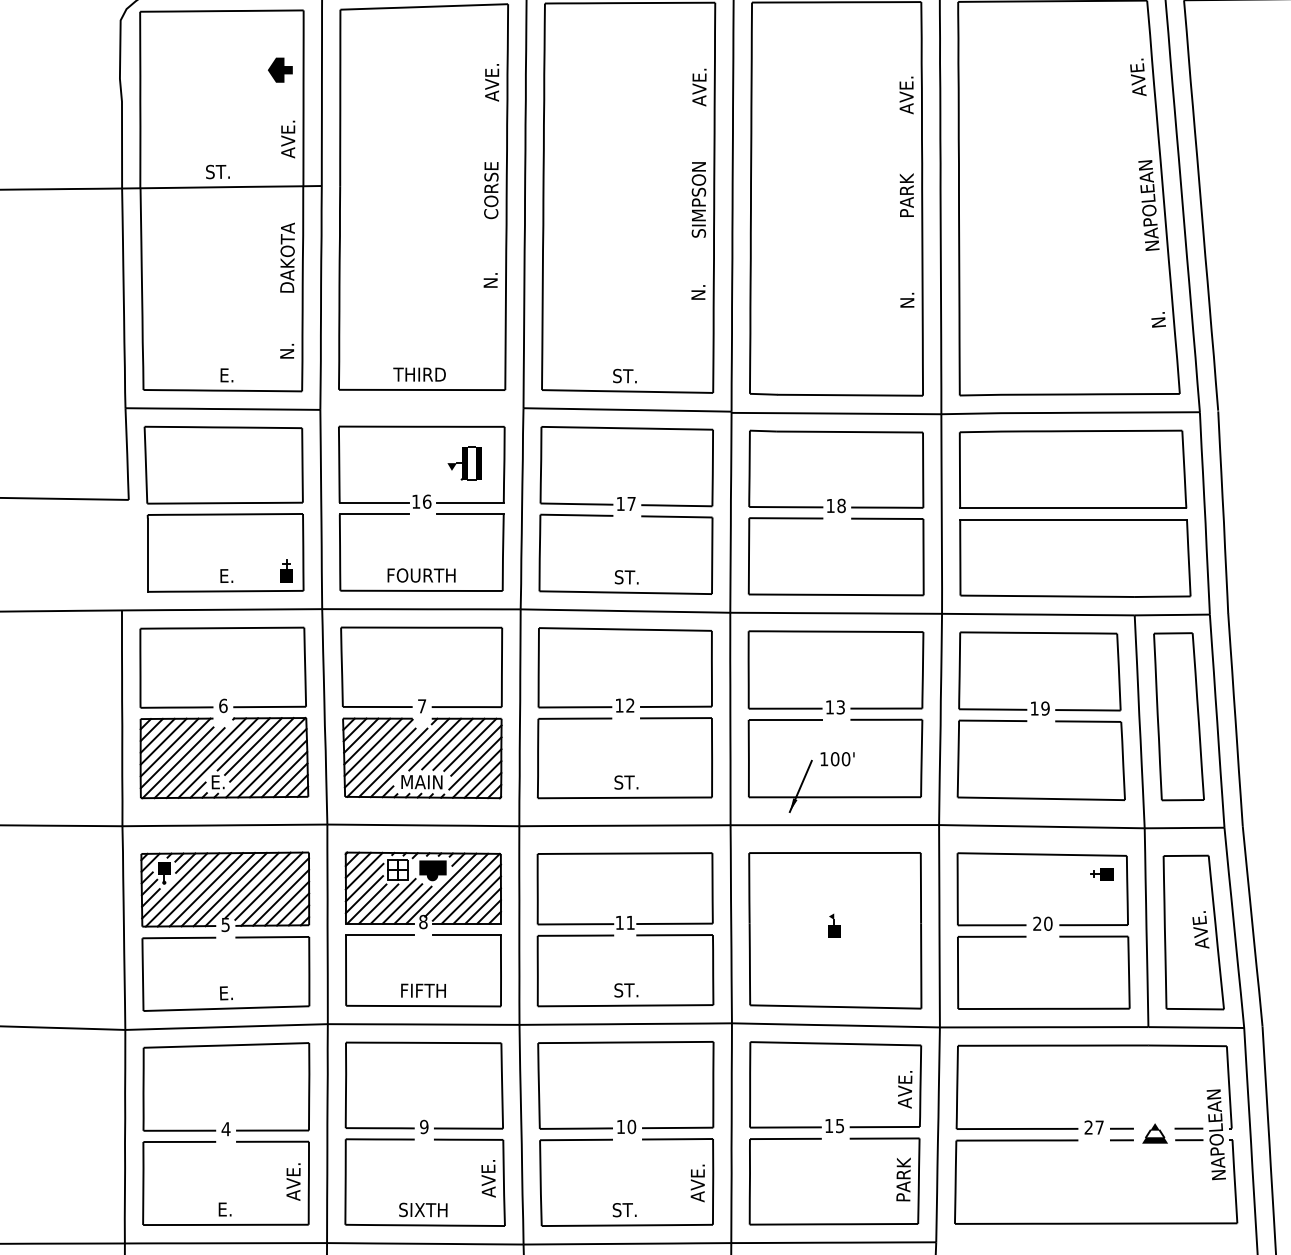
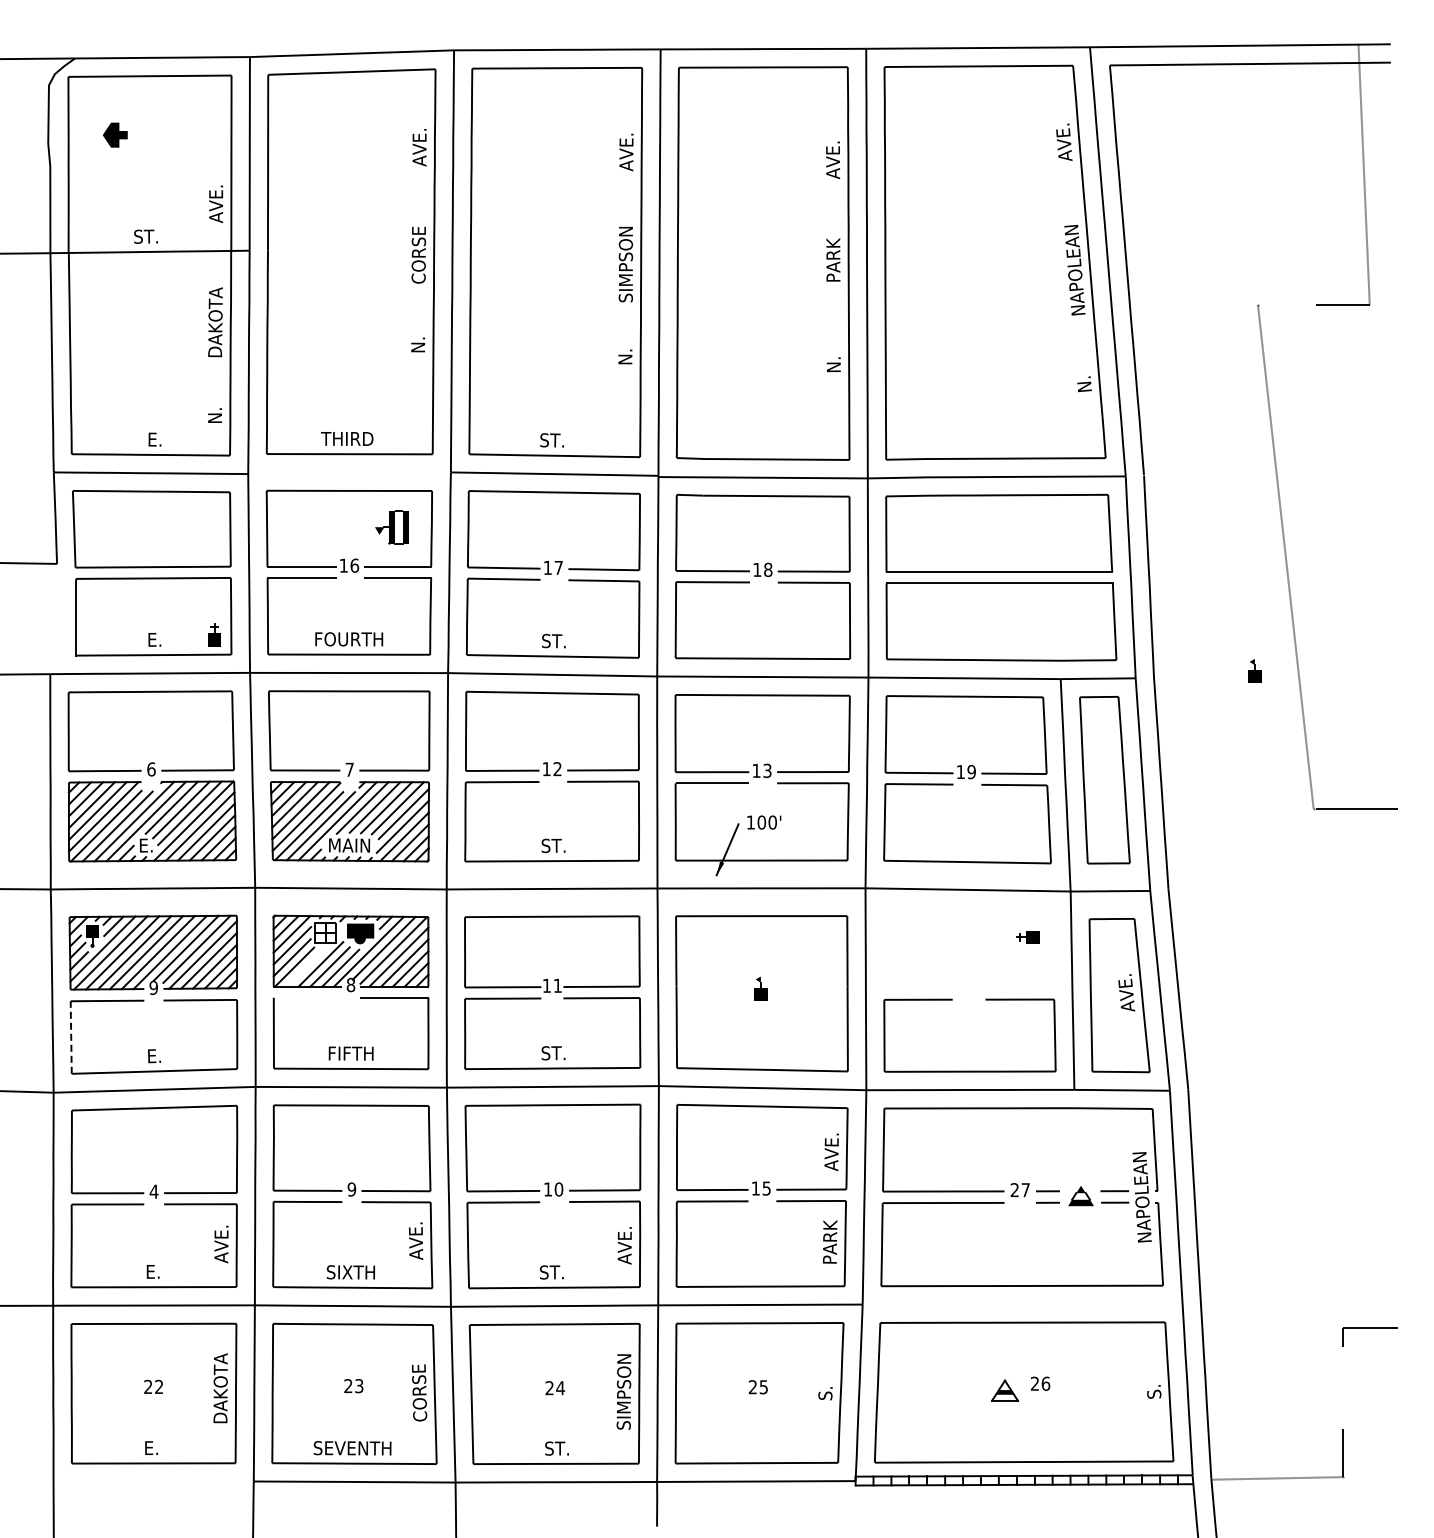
part: (280, 69) -> (115, 134), moved
line: (377, 903) -> (305, 966), removed
part: (1037, 916) -> (963, 979), removed
text: (225, 924) -> (153, 987), 5 -> 9
line: (379, 934) -> (307, 997), removed
line: (143, 973) -> (71, 1036), solid -> dashed

